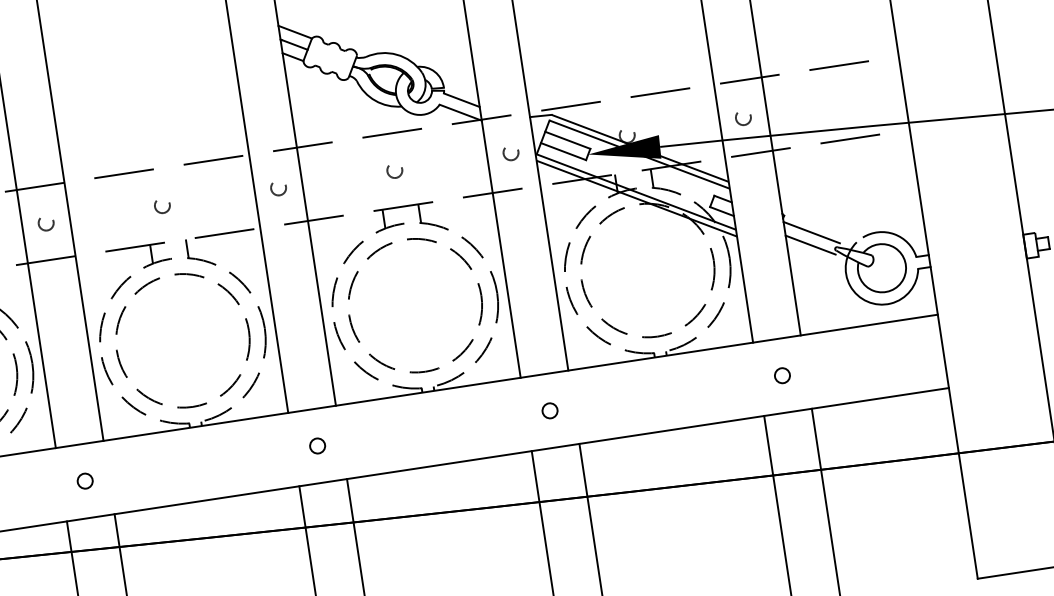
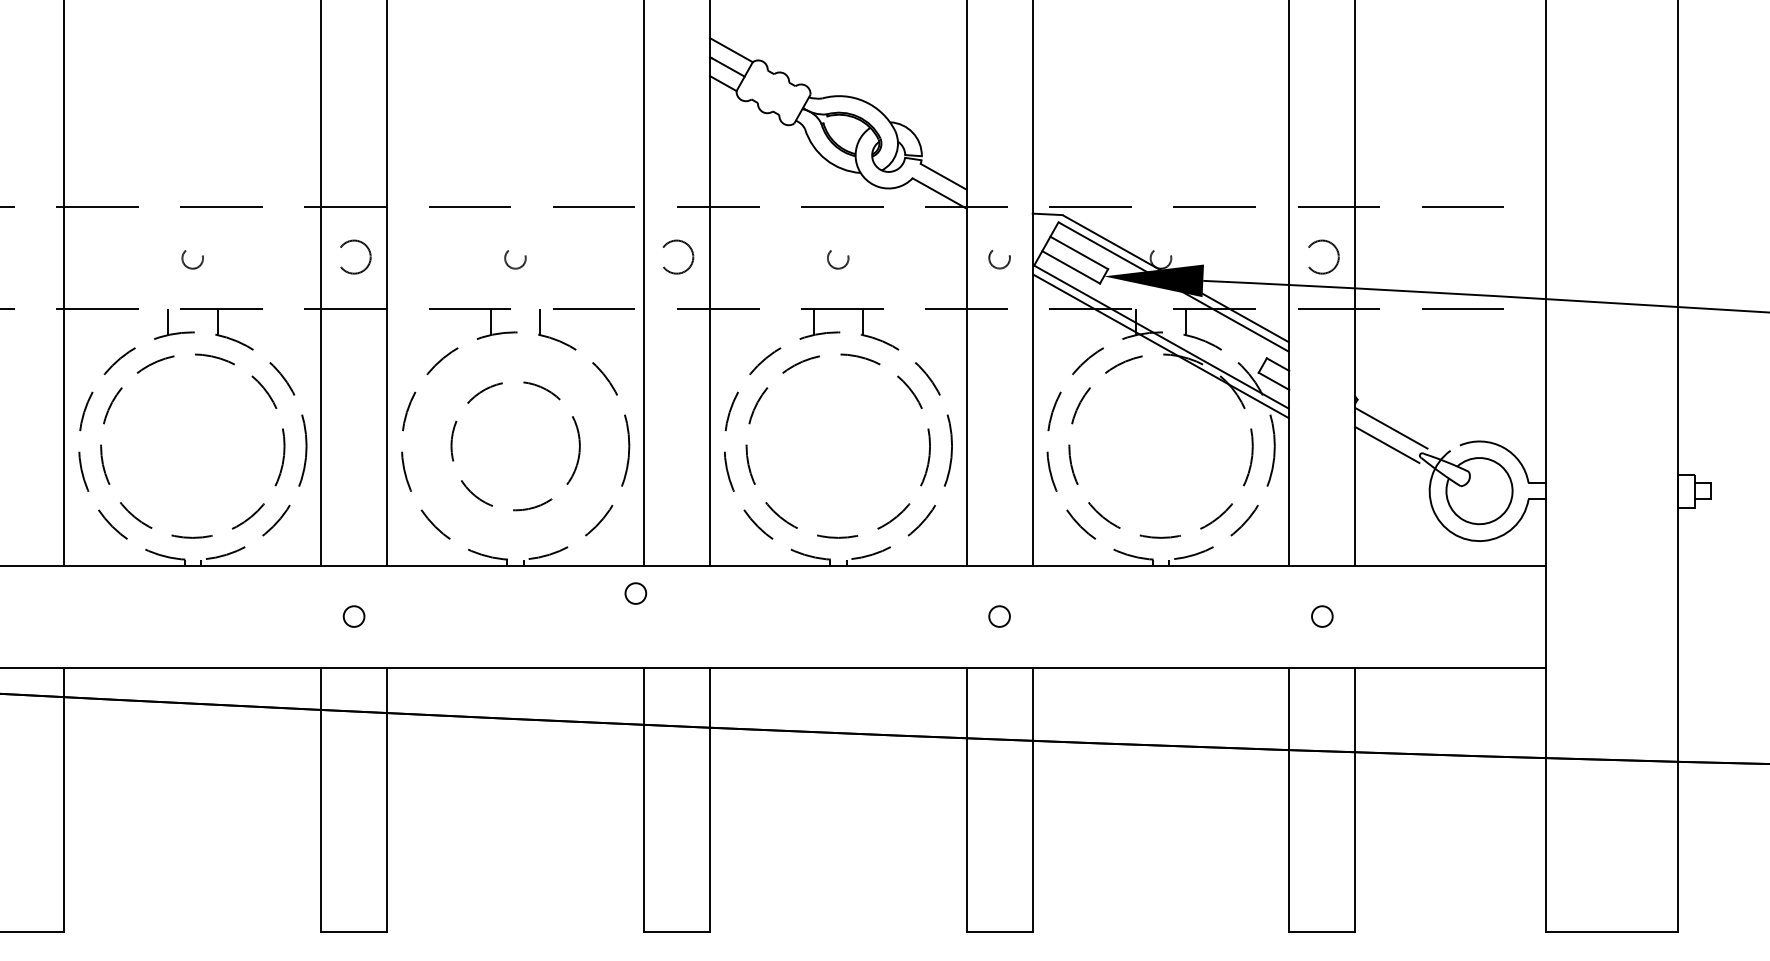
circle: (743, 118) -> (1322, 259), size x1.6
circle: (278, 188) -> (676, 259), size x1.6
circle: (45, 224) -> (353, 259), size x1.6
circle: (182, 340) -> (515, 445), size x0.7
circle: (317, 445) -> (635, 593), moved

